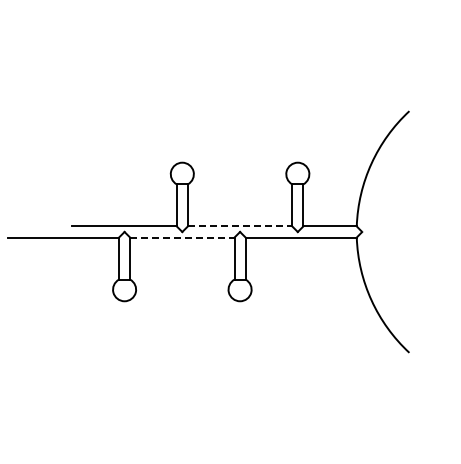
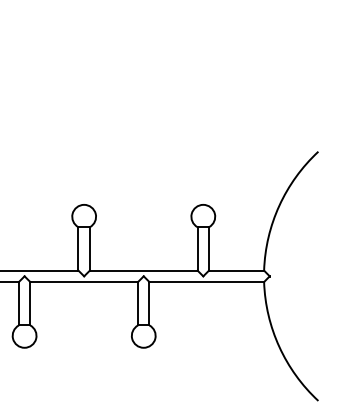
line: (240, 226) -> (144, 270), dashed -> solid
line: (182, 237) -> (84, 282), dashed -> solid

